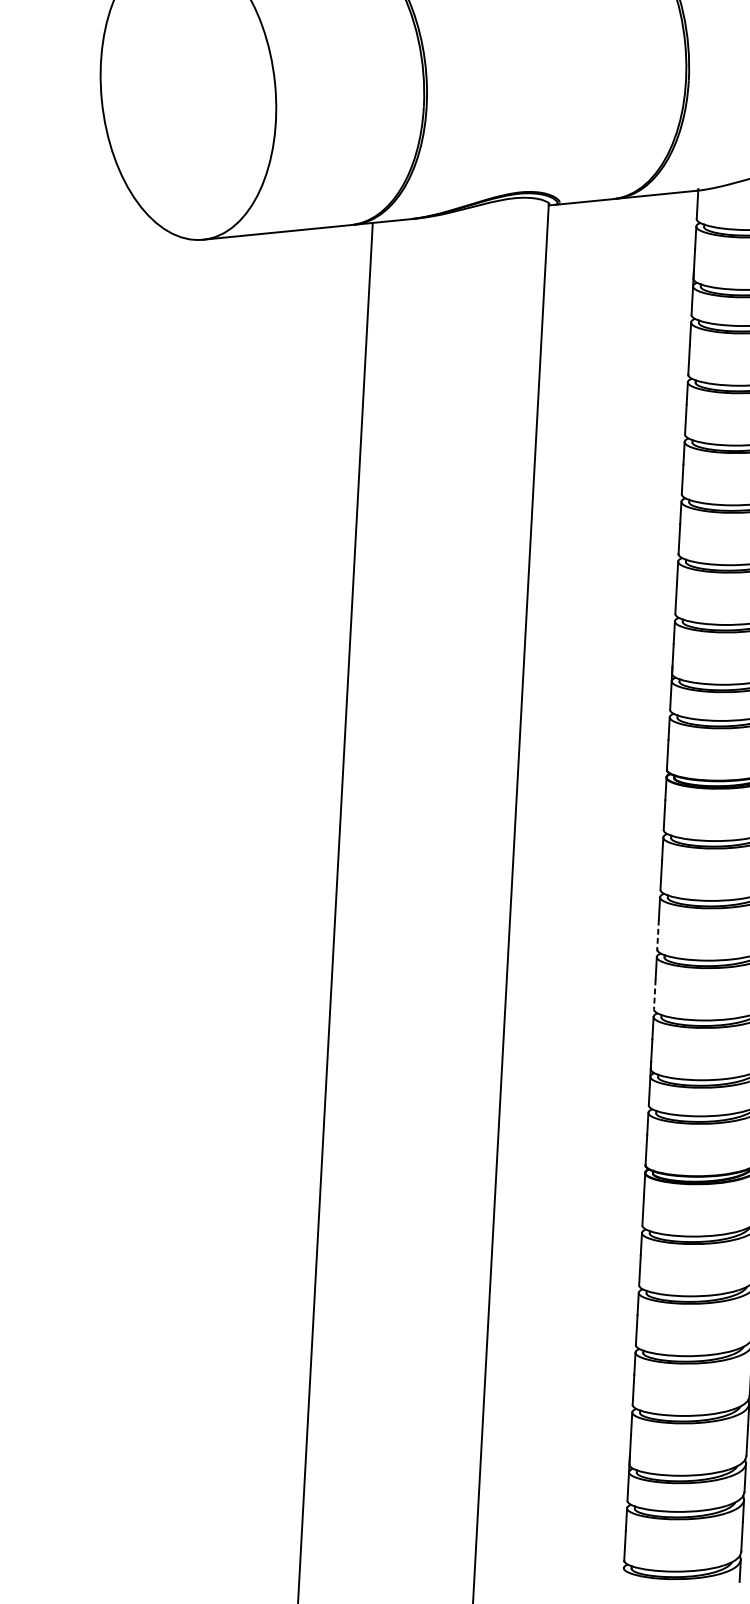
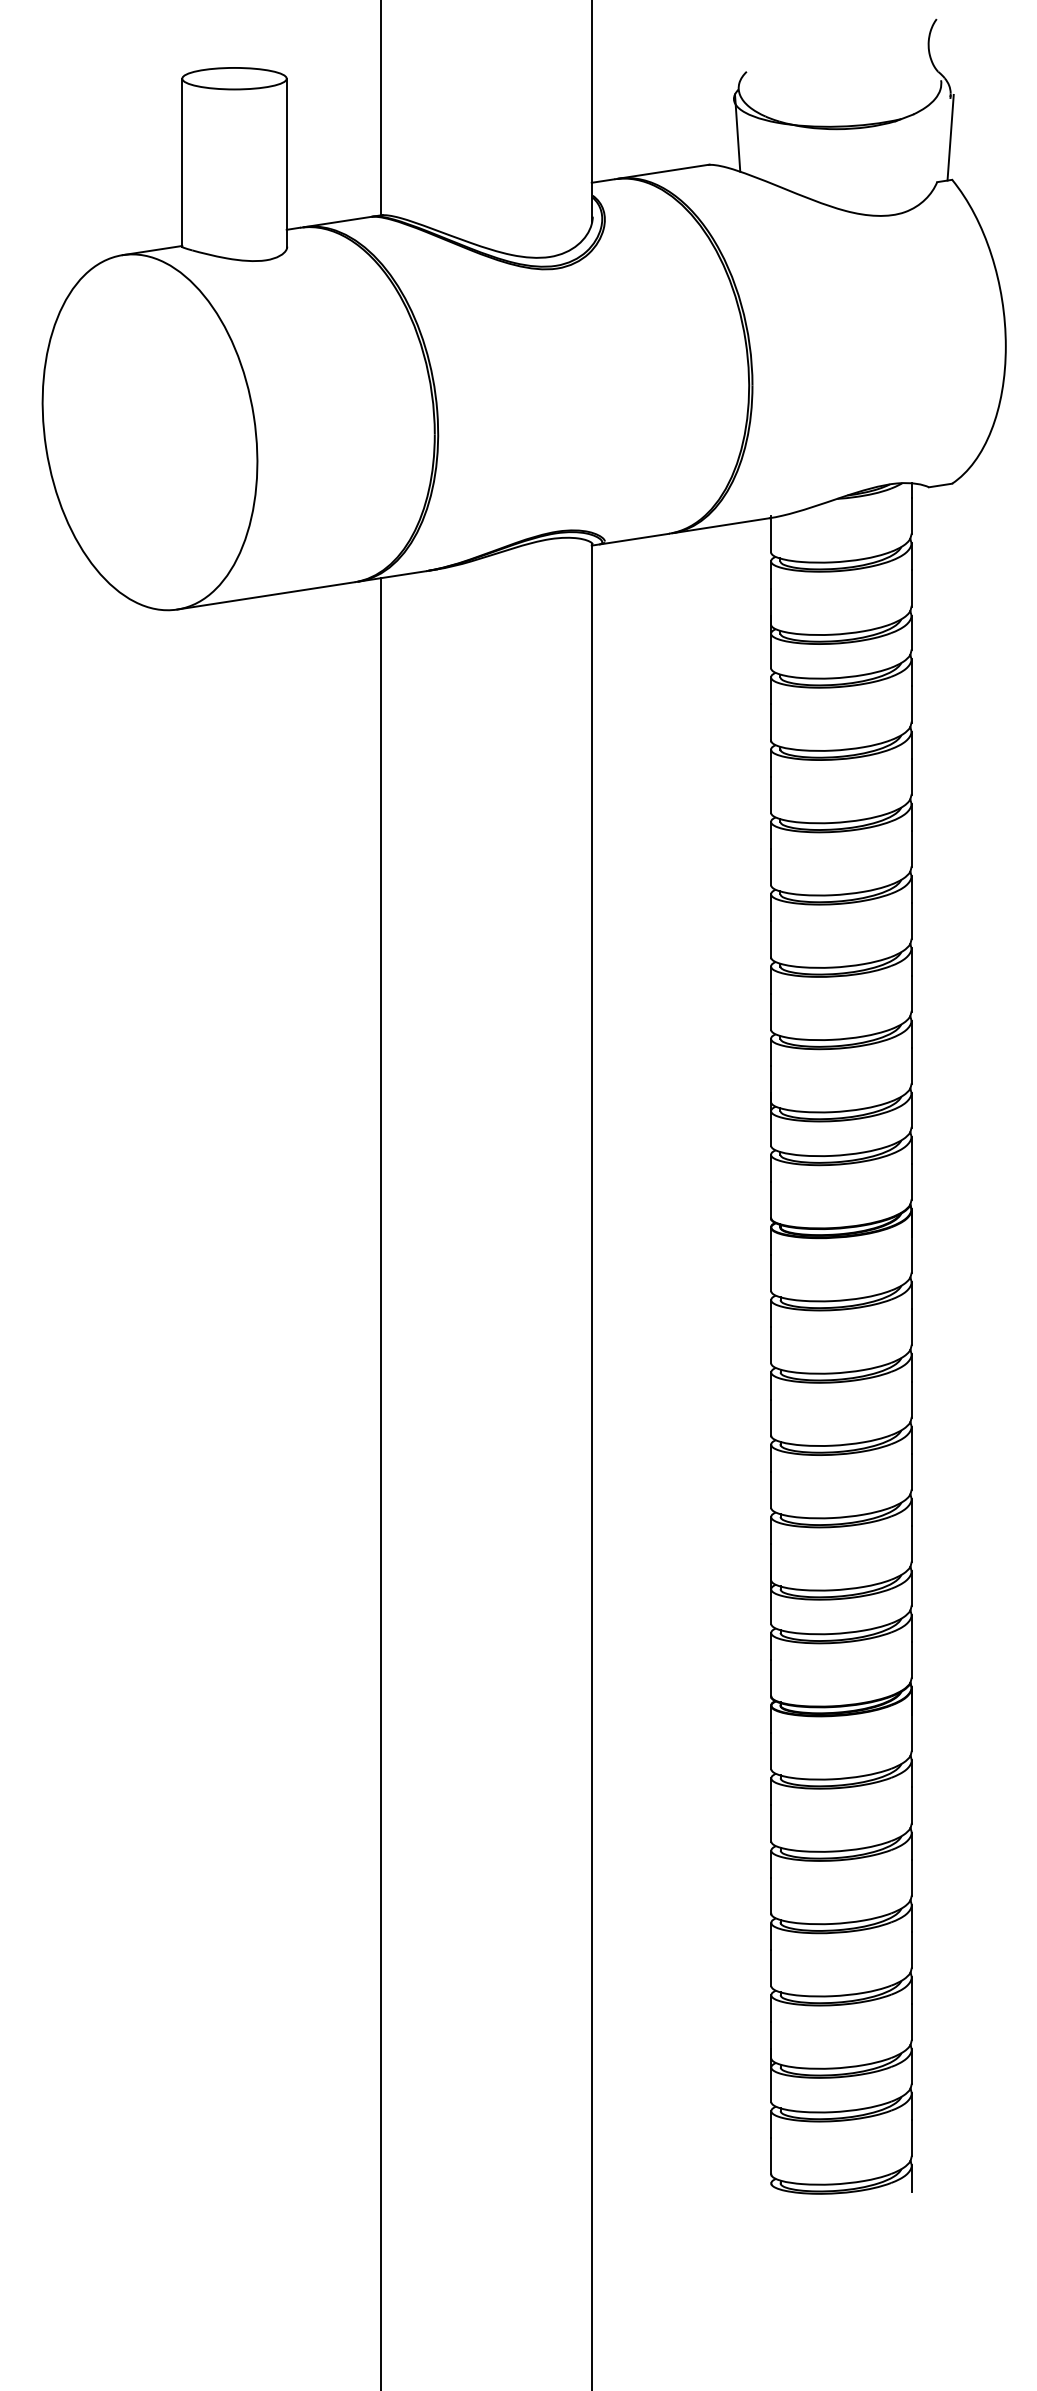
line: (658, 935) -> (771, 1418), dashed -> solid
line: (655, 994) -> (771, 1490), dashed -> solid

